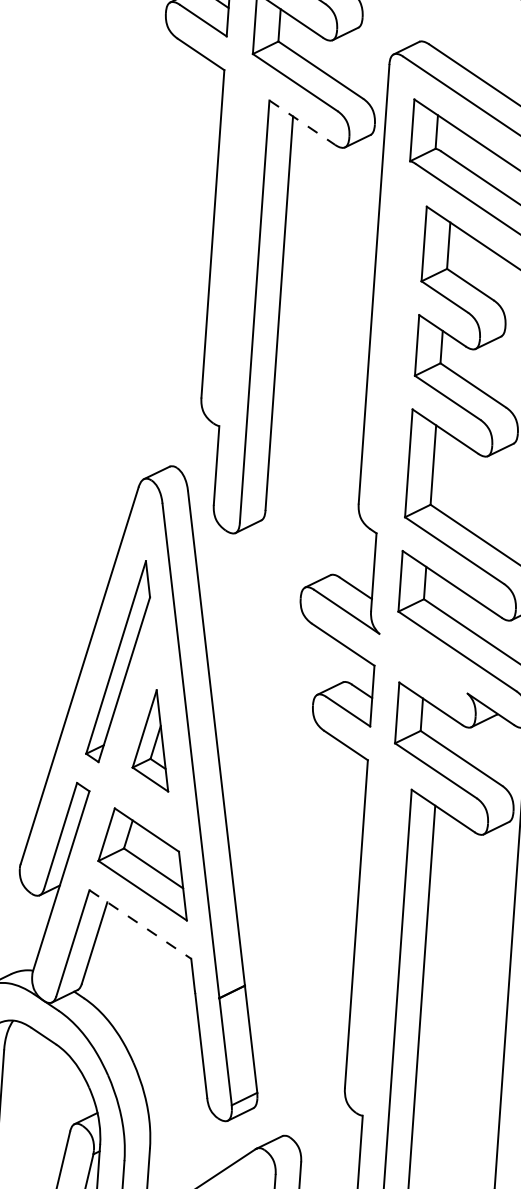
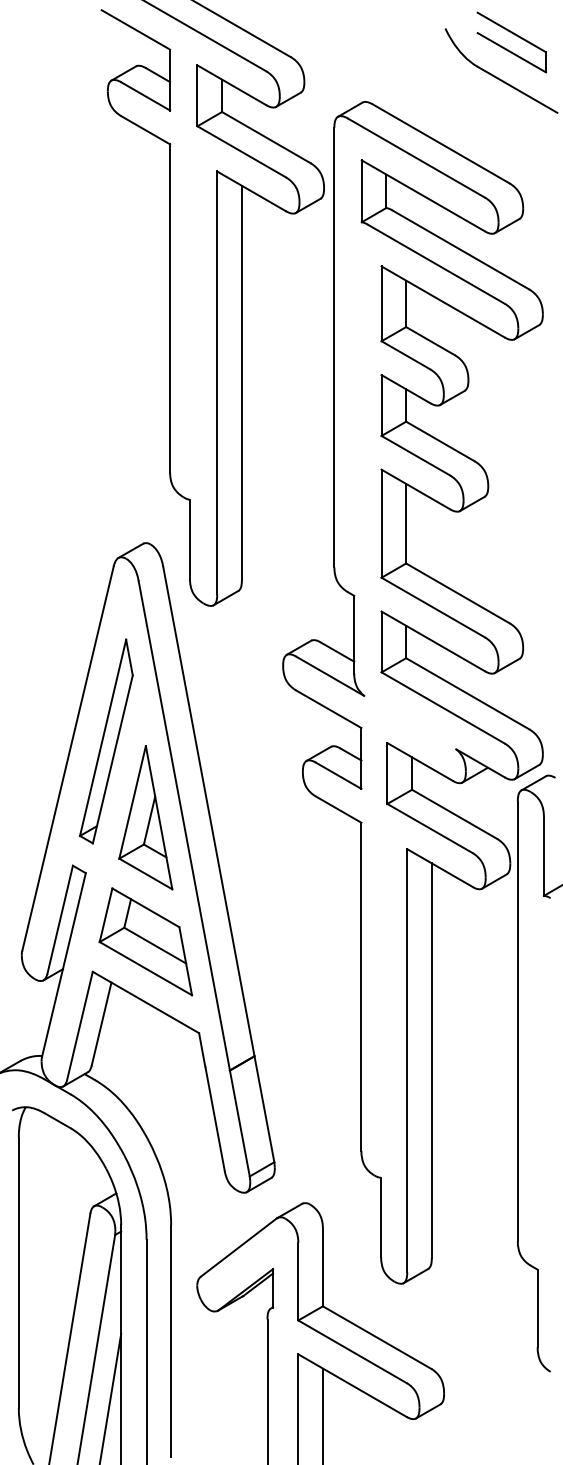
line: (302, 122) -> (251, 191), dashed -> solid
part: (152, 739) -> (145, 817), size x1.43
line: (140, 924) -> (146, 1002), dashed -> solid

